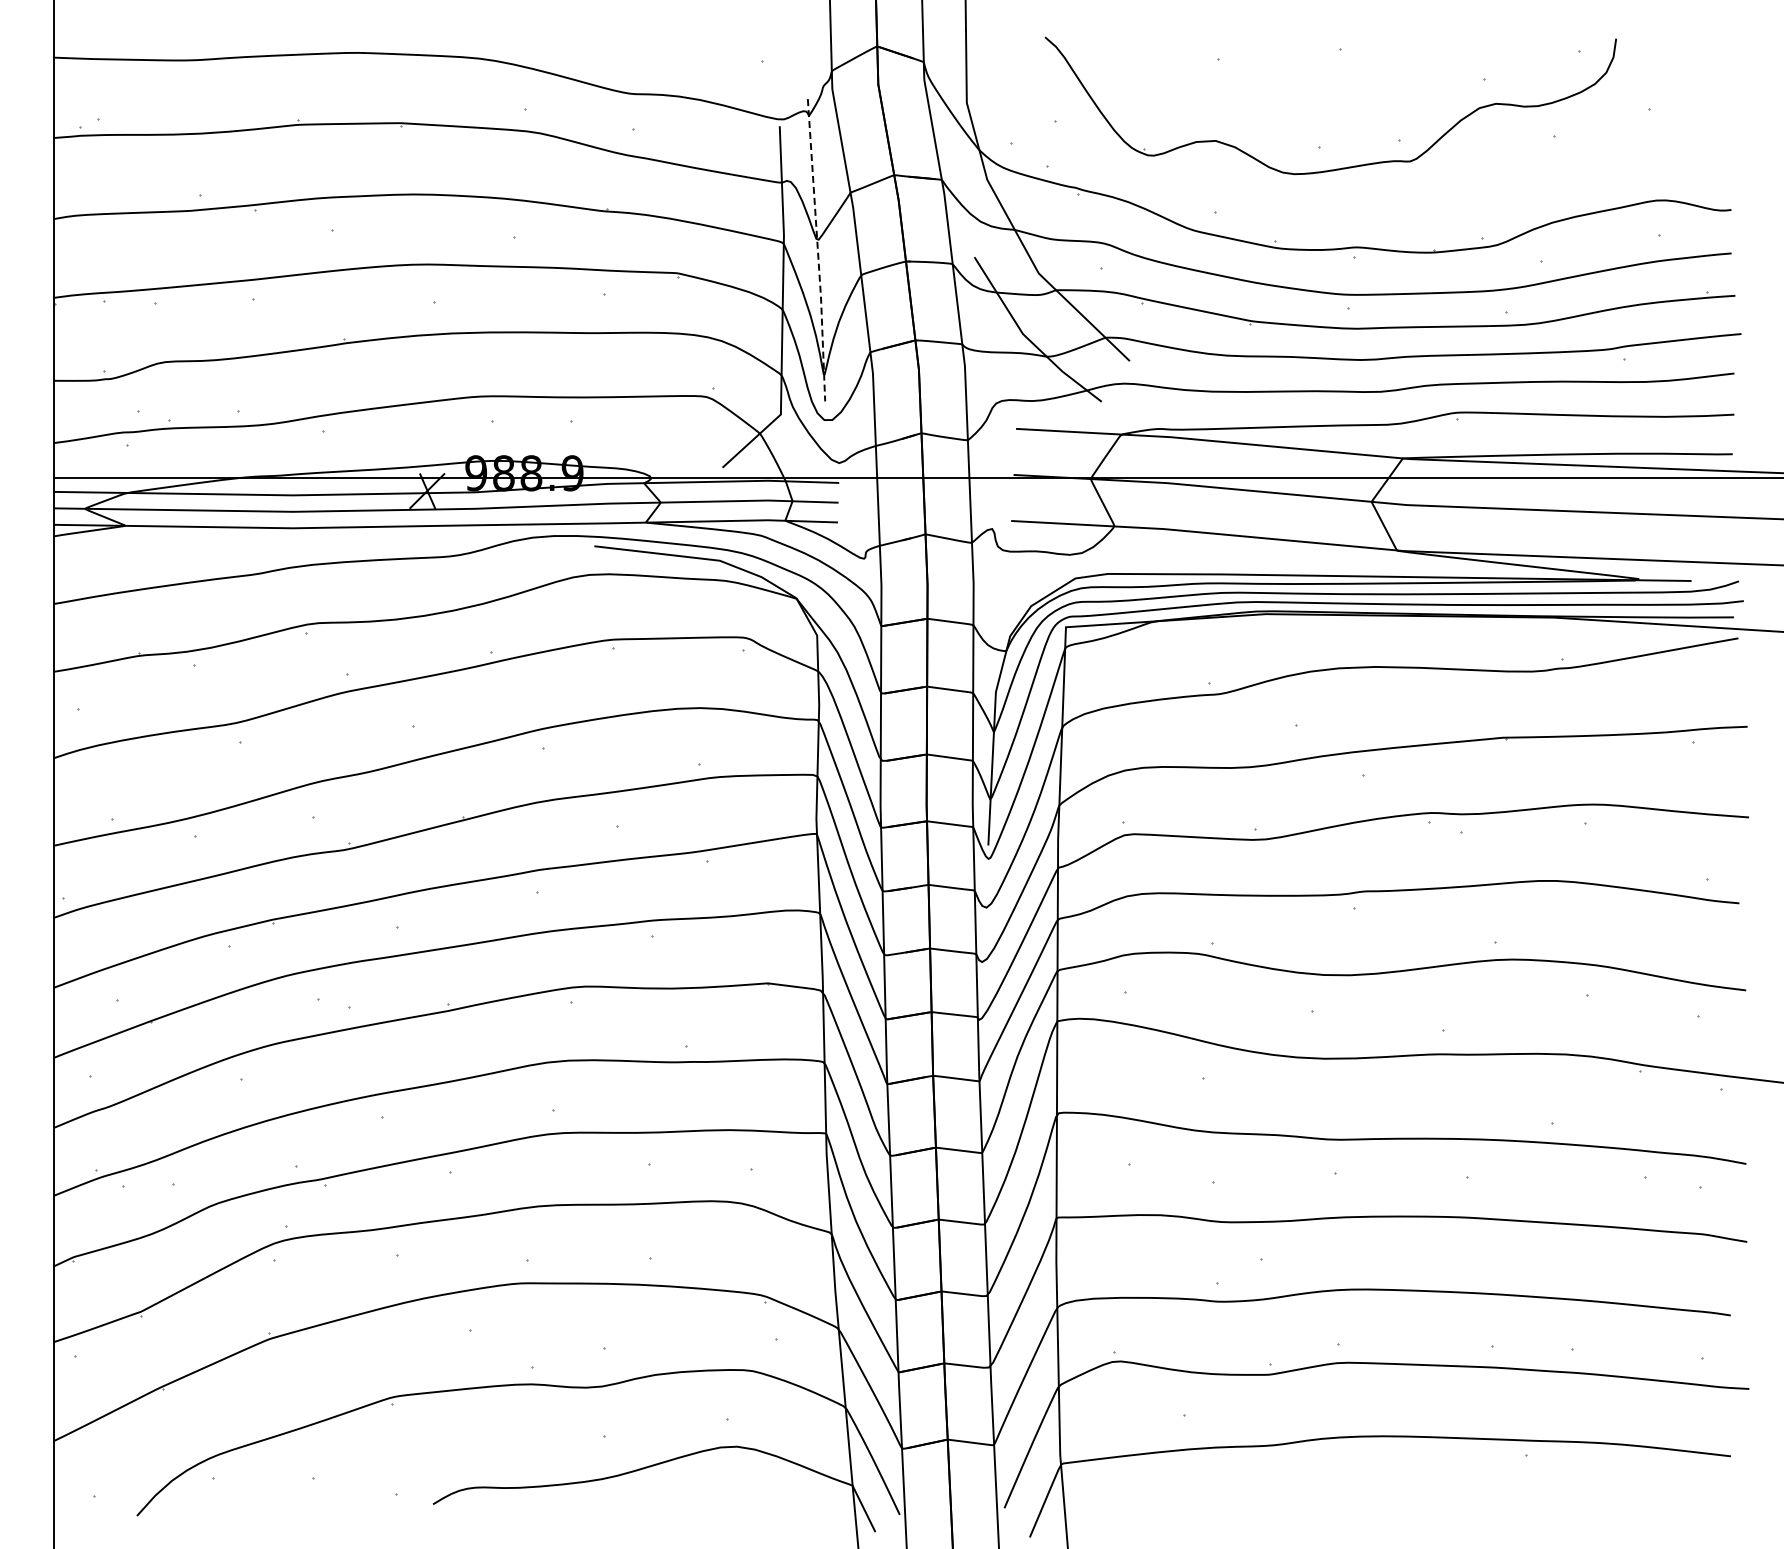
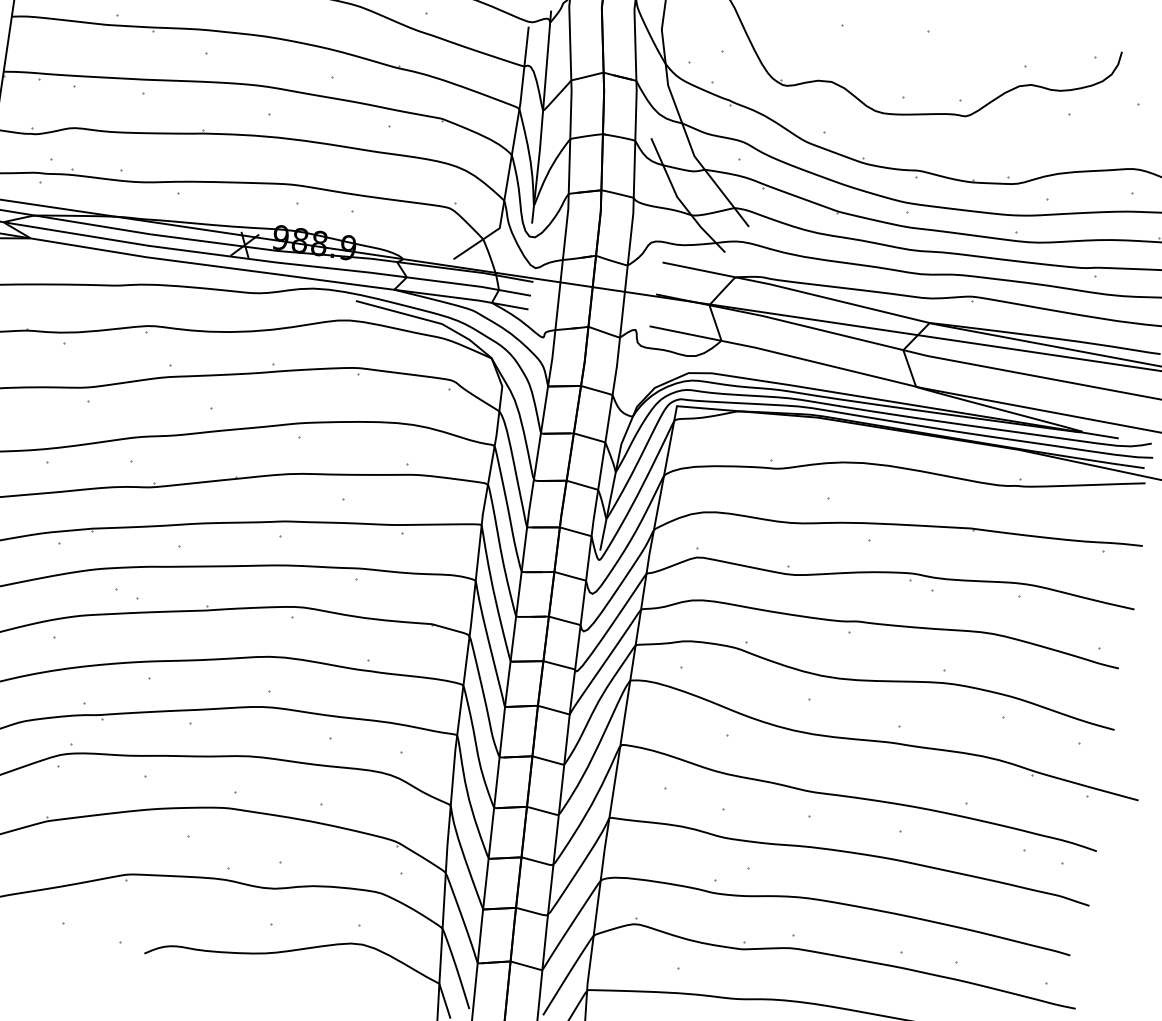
line: (817, 251) -> (542, 118), dashed -> solid

